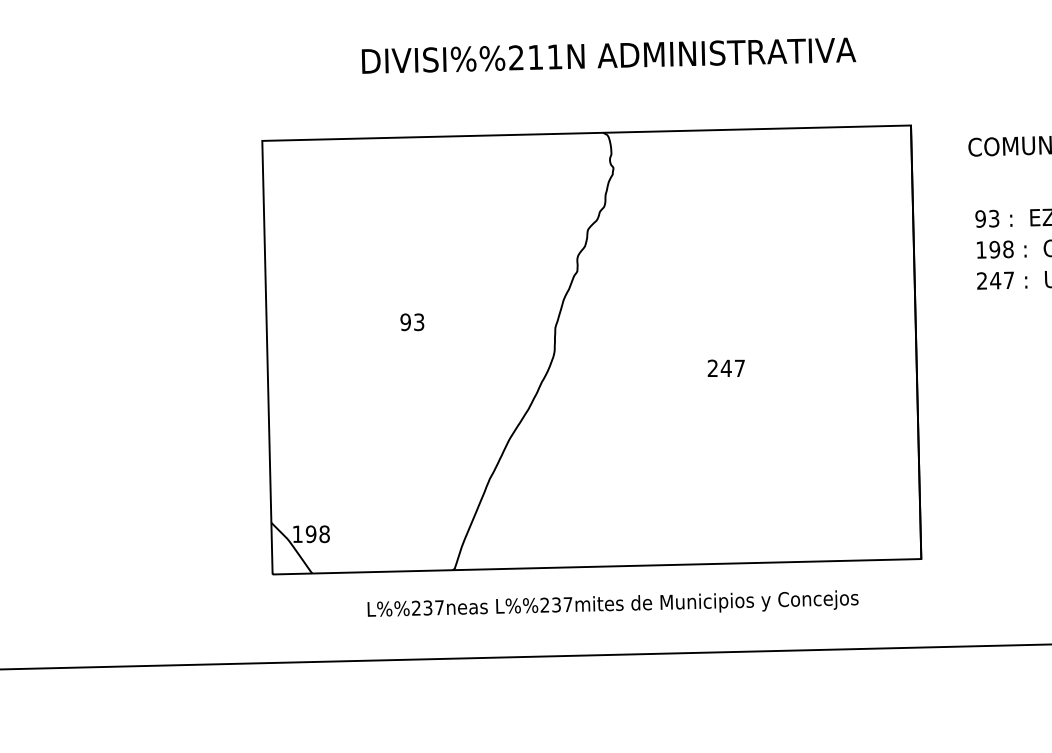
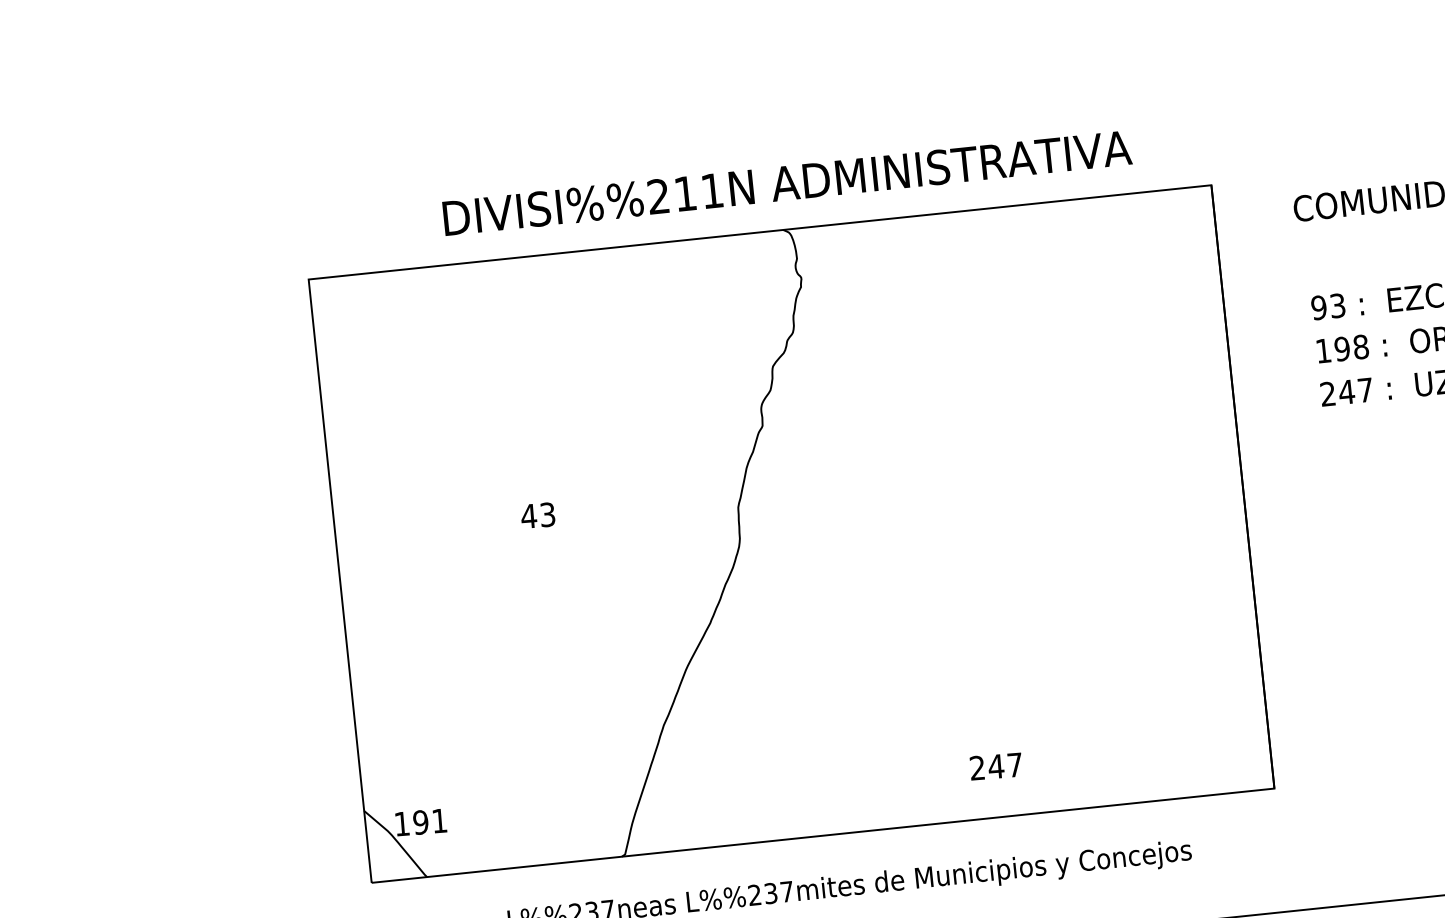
text: (608, 55) -> (786, 182), moved
text: (405, 322) -> (528, 516), 93 -> 43
text: (725, 367) -> (994, 765), moved
text: (324, 534) -> (439, 821), 198 -> 191

